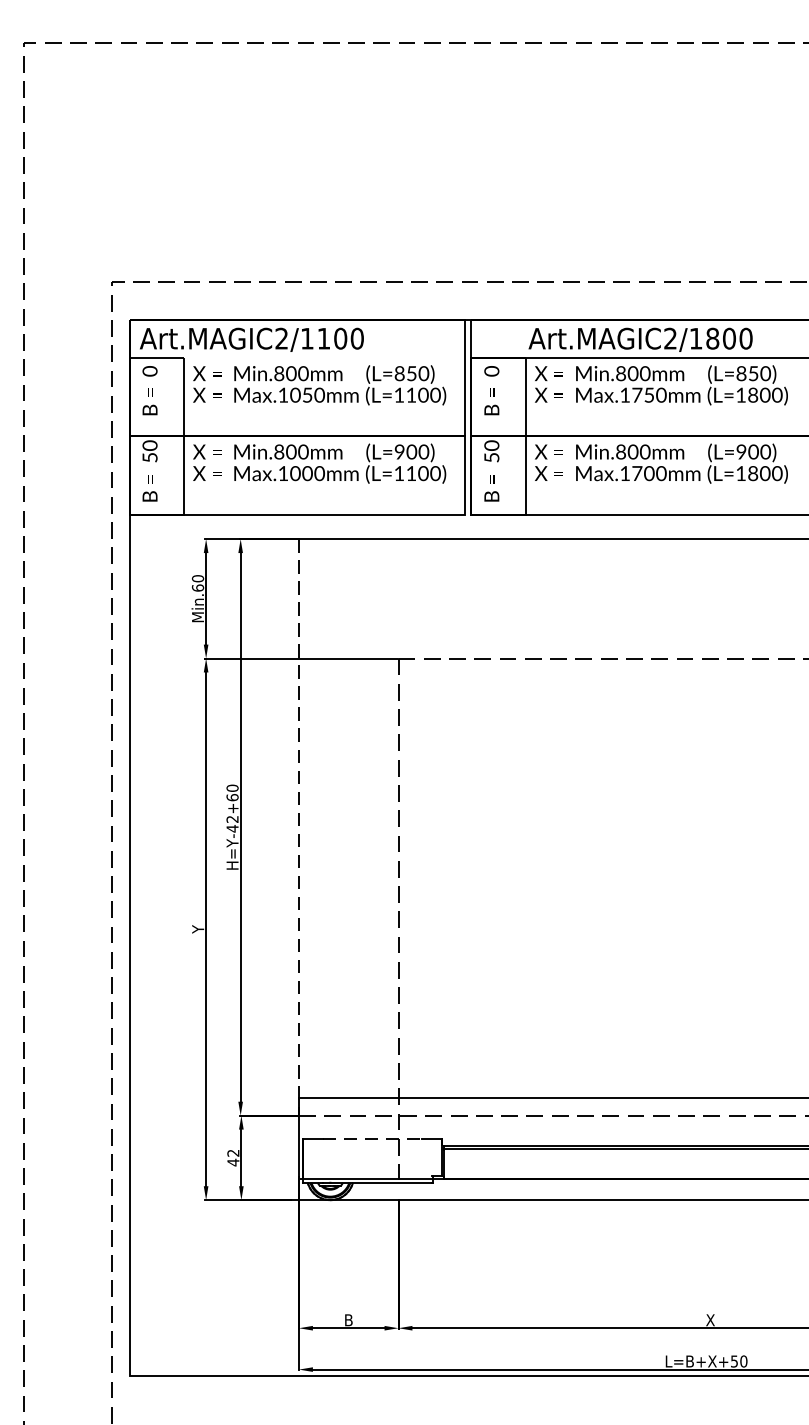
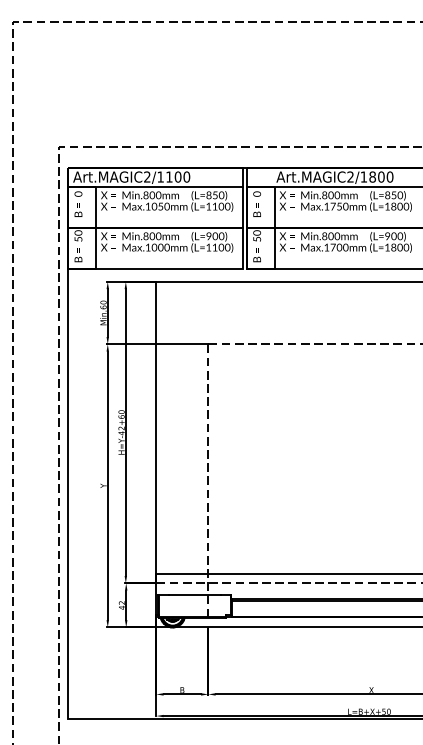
line: (297, 358) -> (155, 187), added
line: (299, 827) -> (156, 432), dashed -> solid
line: (373, 1139) -> (195, 595), dashed -> solid

